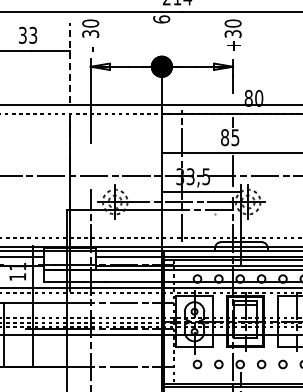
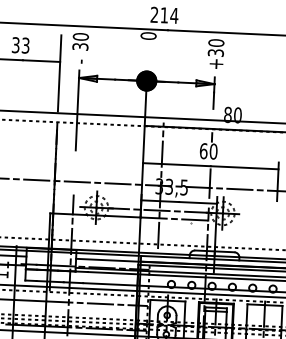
text: (161, 19) -> (148, 36), 6 -> 0
line: (70, 62) -> (60, 73), dashed -> solid
text: (230, 137) -> (208, 151), 85 -> 60

